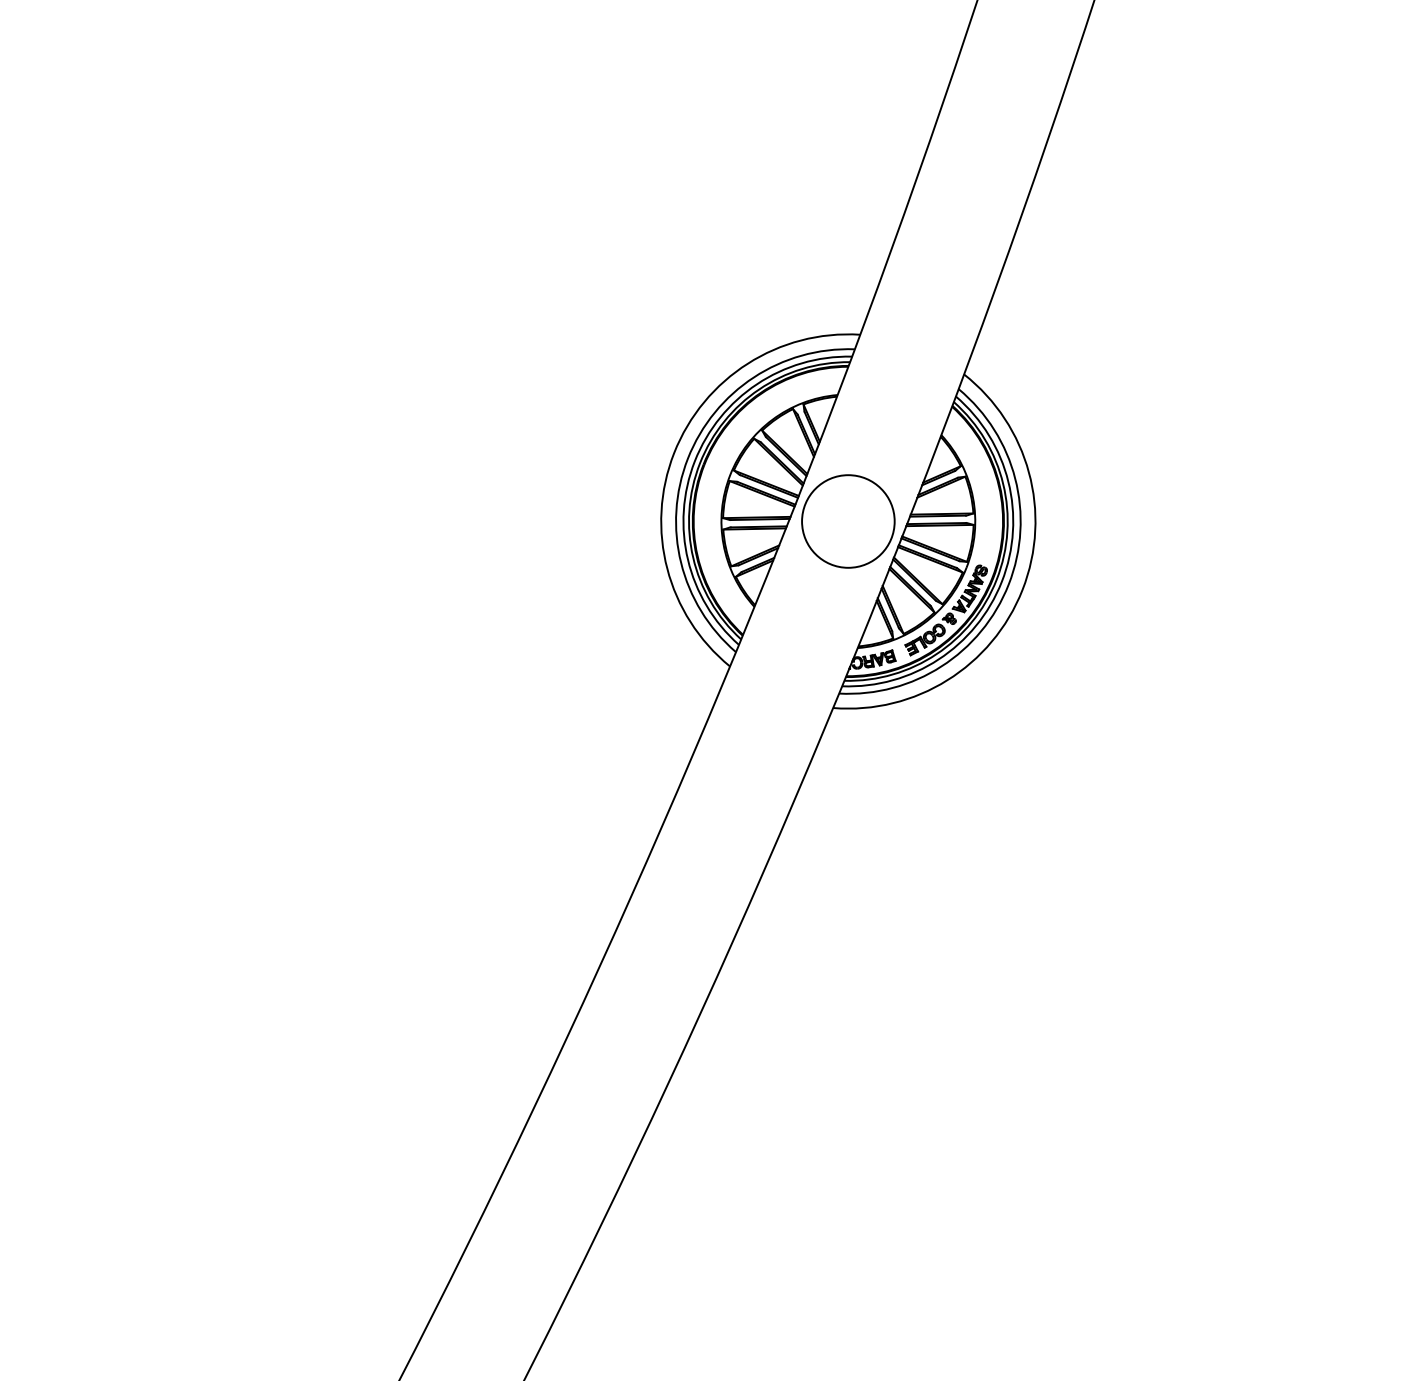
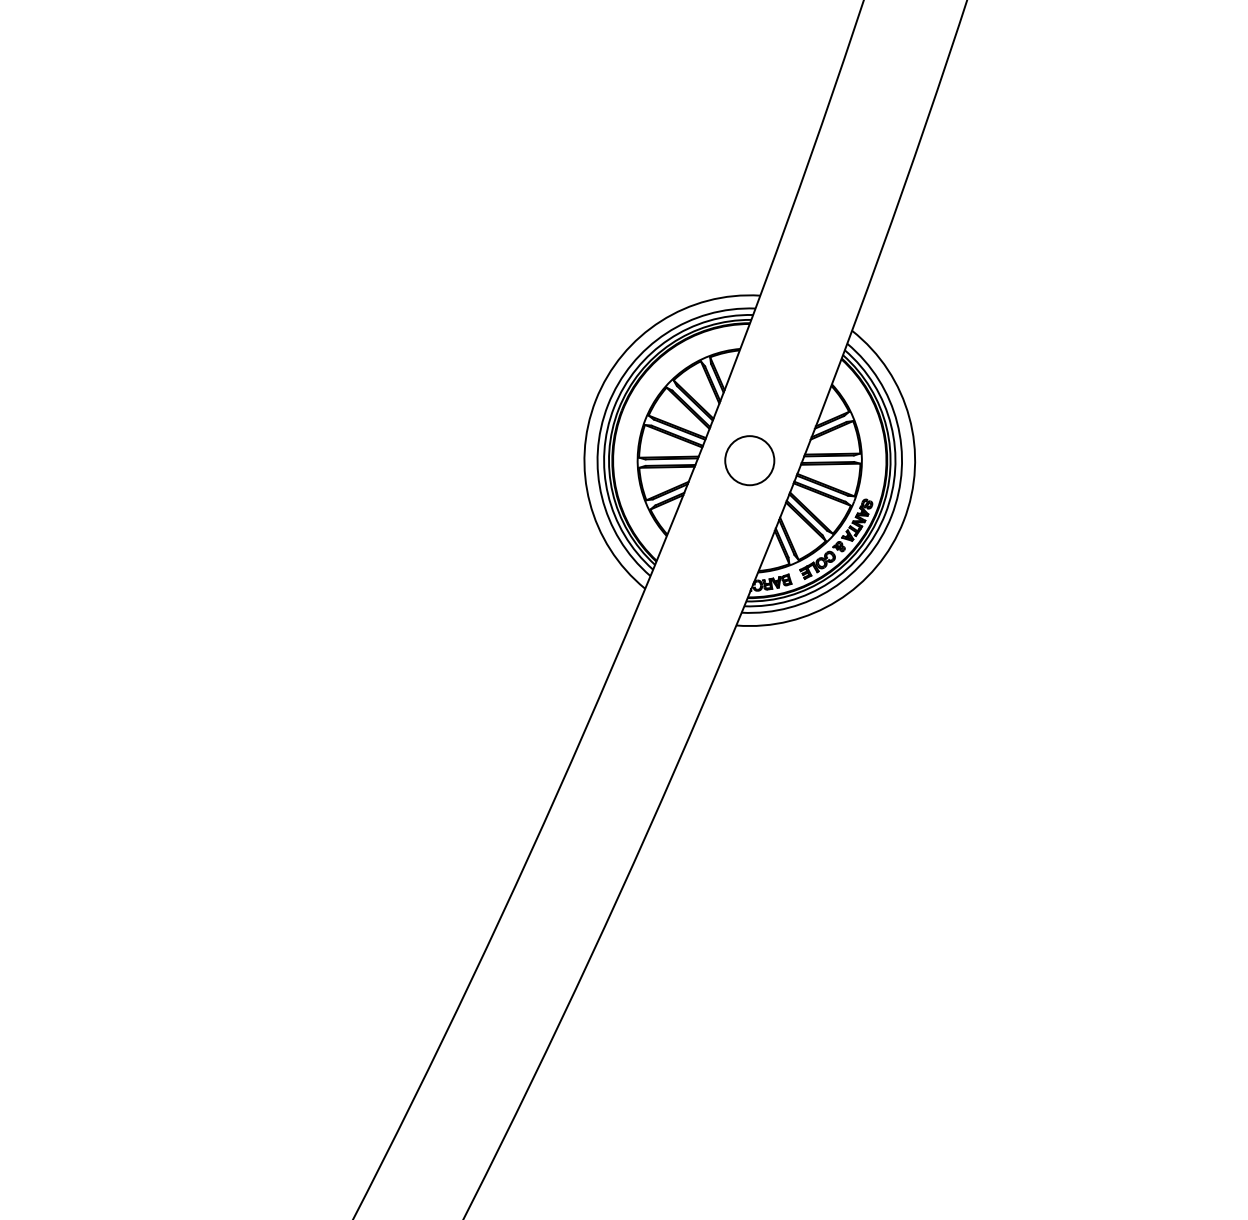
circle: (848, 521) -> (749, 460), size x0.6

